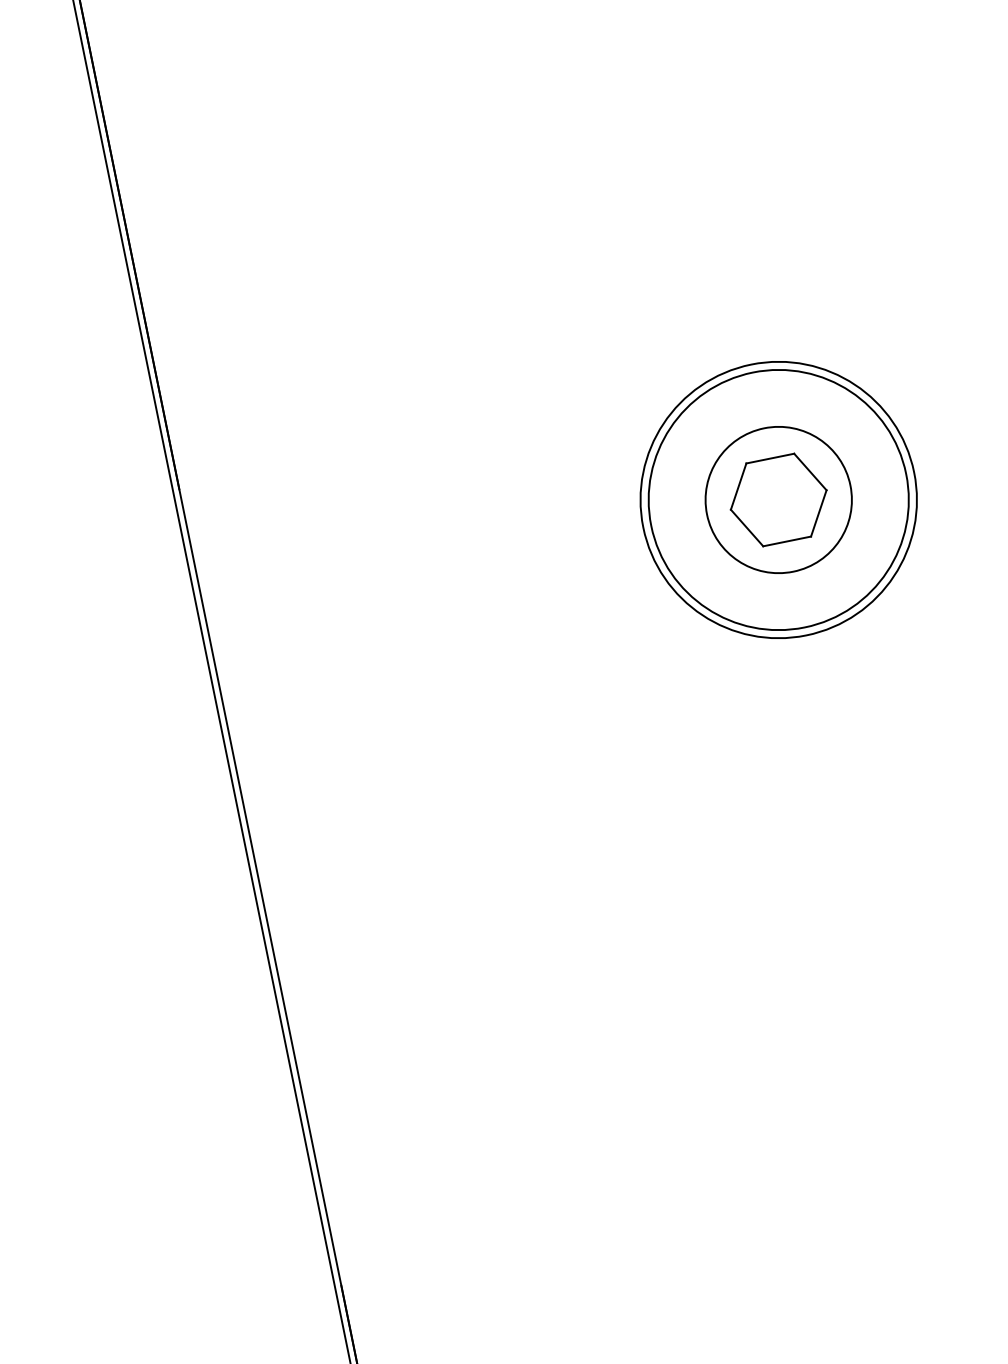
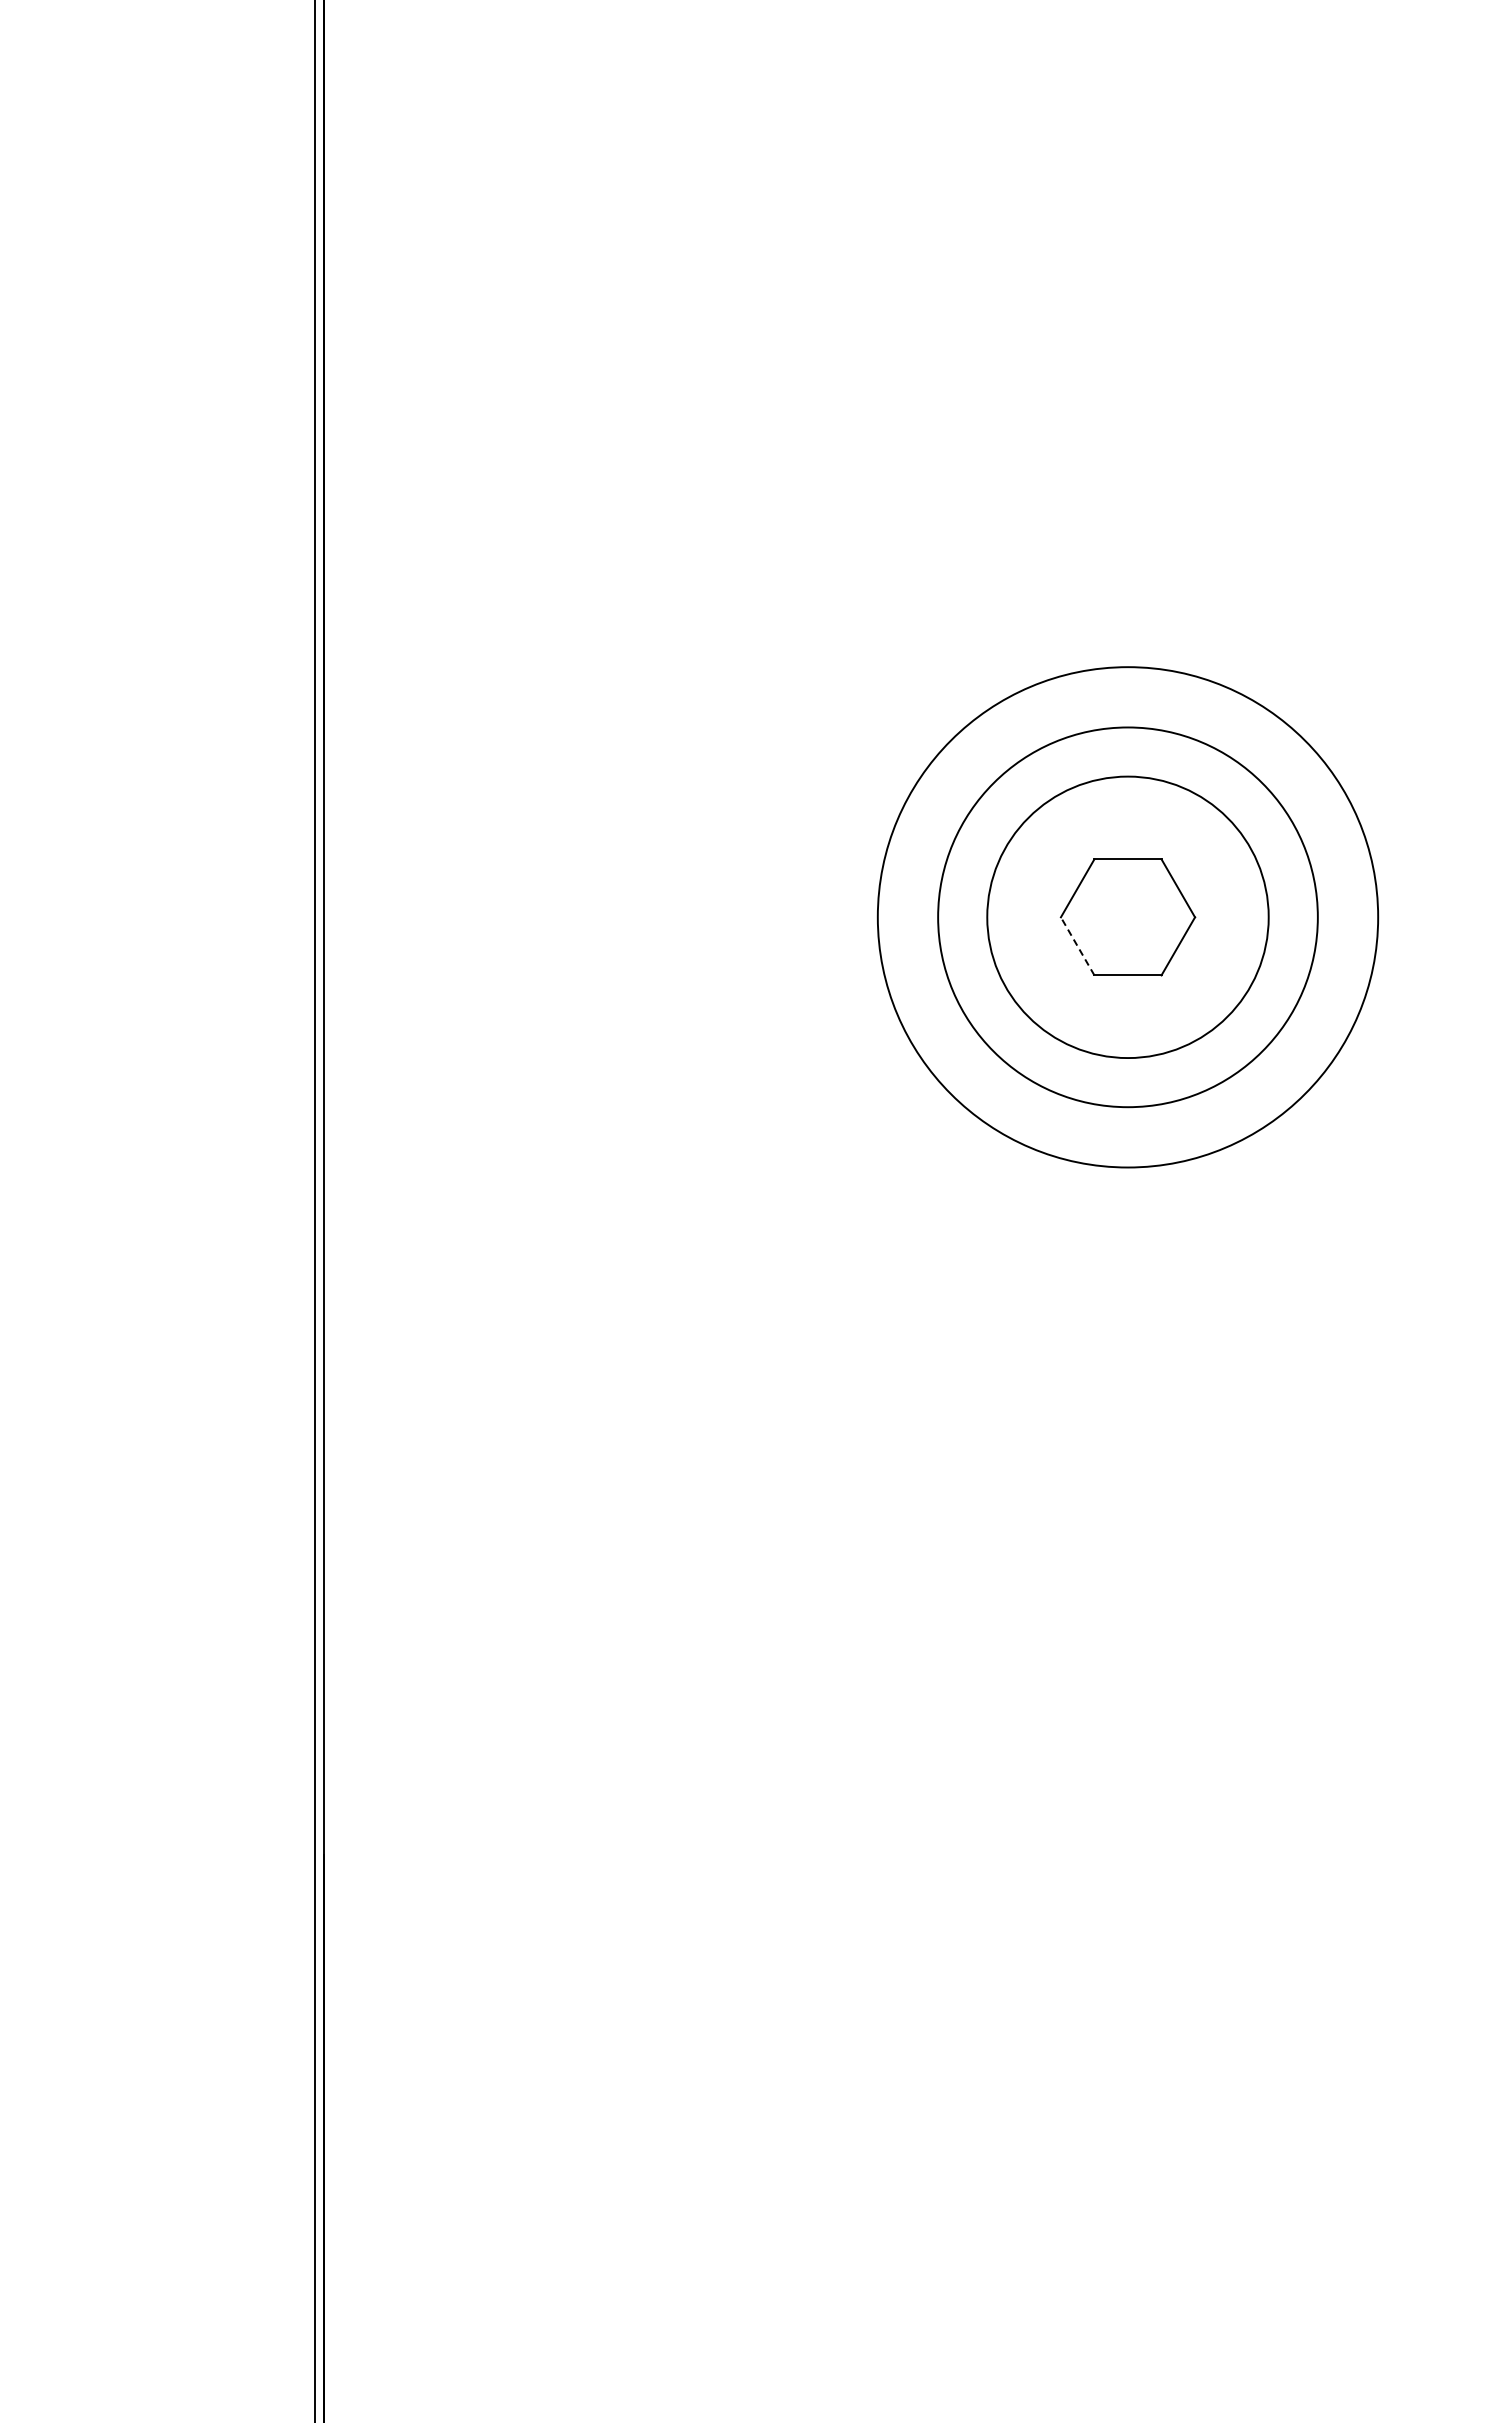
circle: (778, 499) -> (1127, 916), size x1.4
circle: (778, 500) -> (1127, 917), size x1.4
line: (746, 528) -> (1077, 946), solid -> dashed

